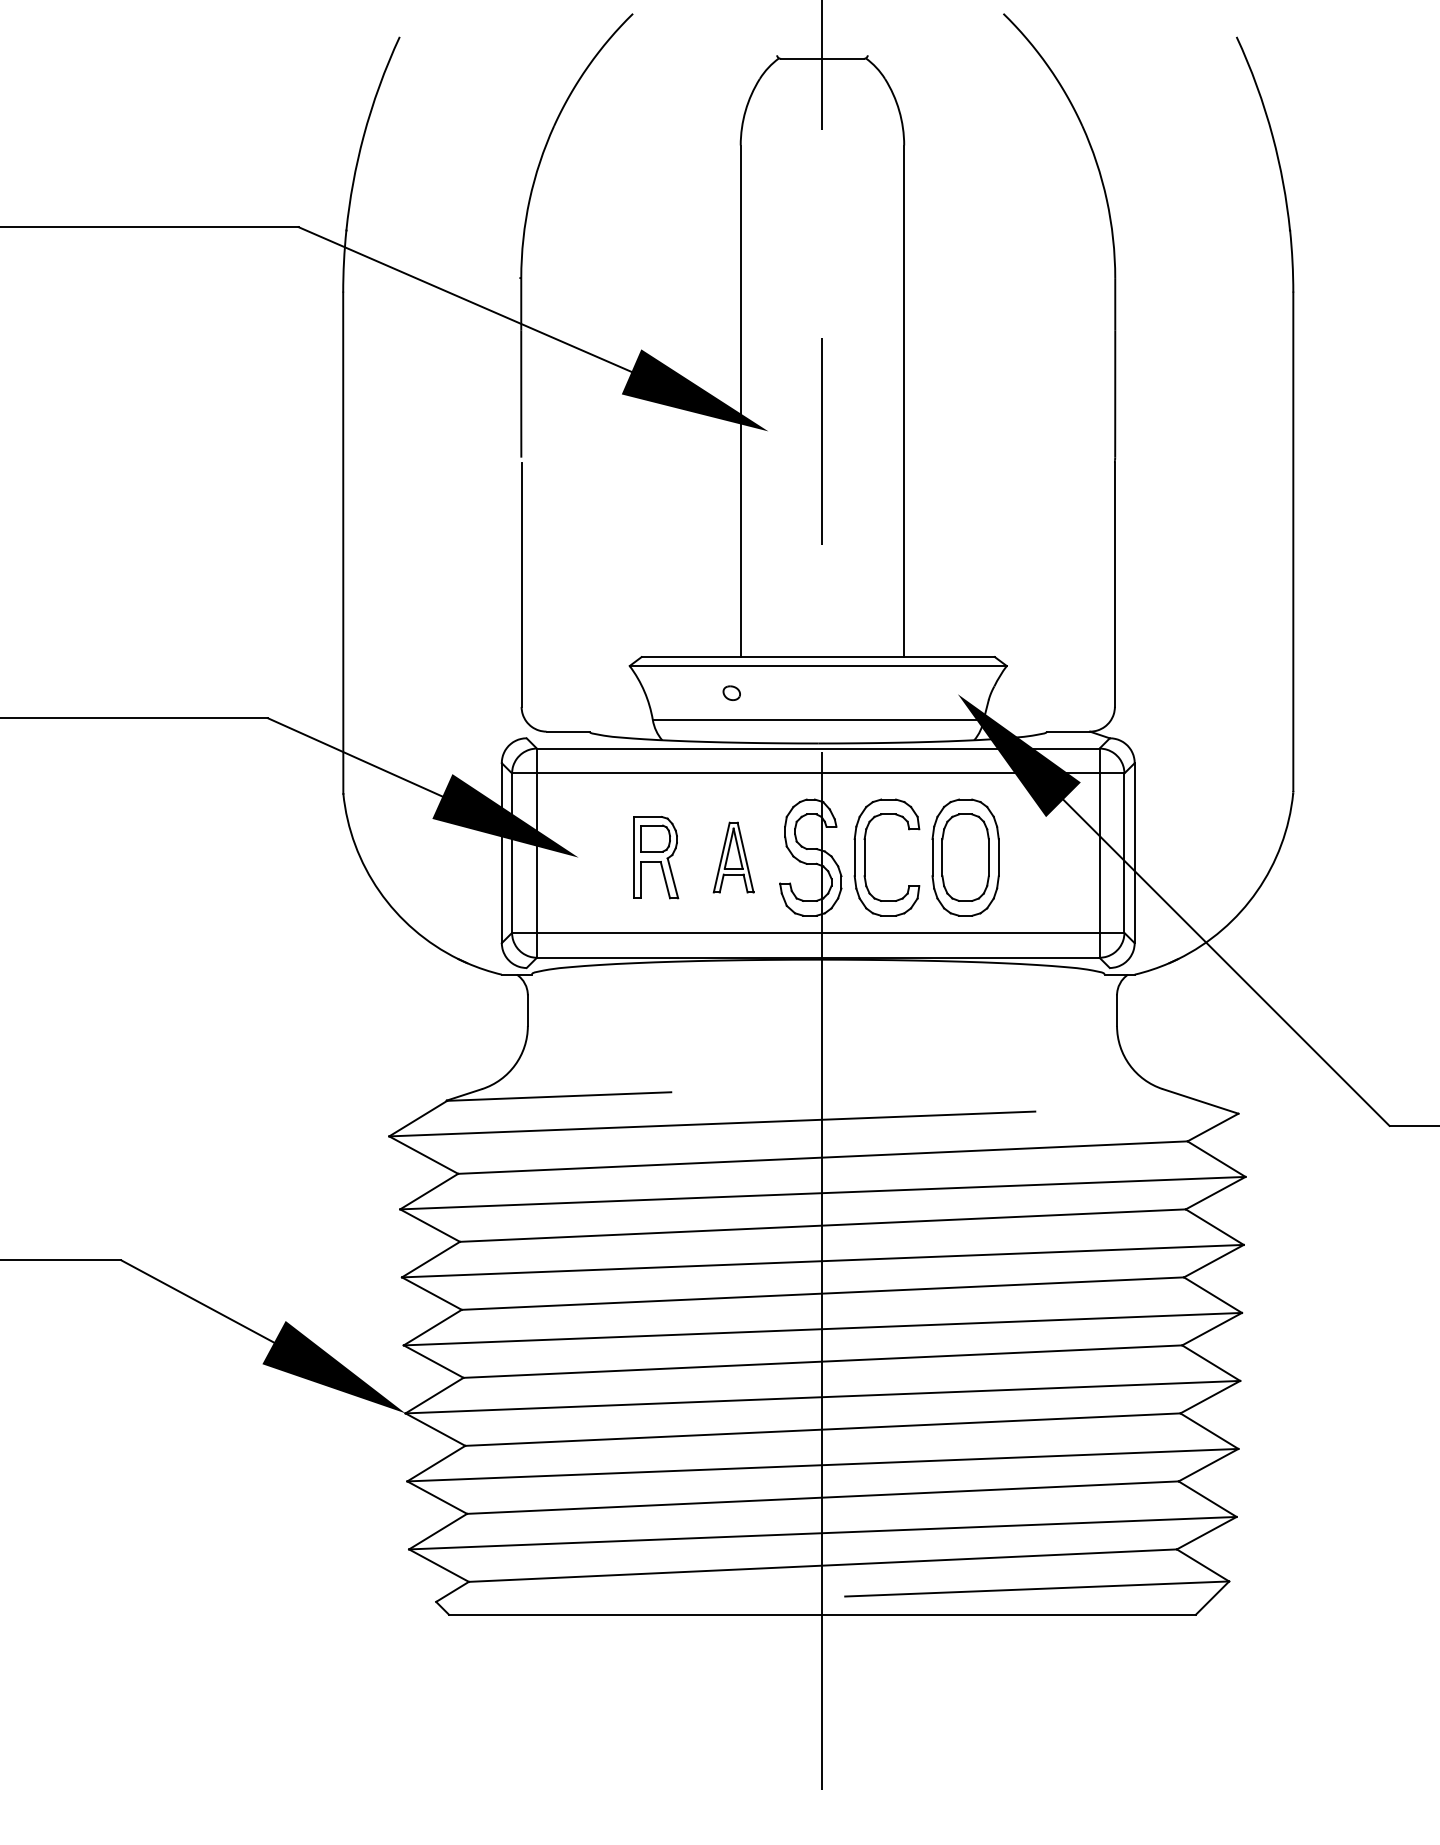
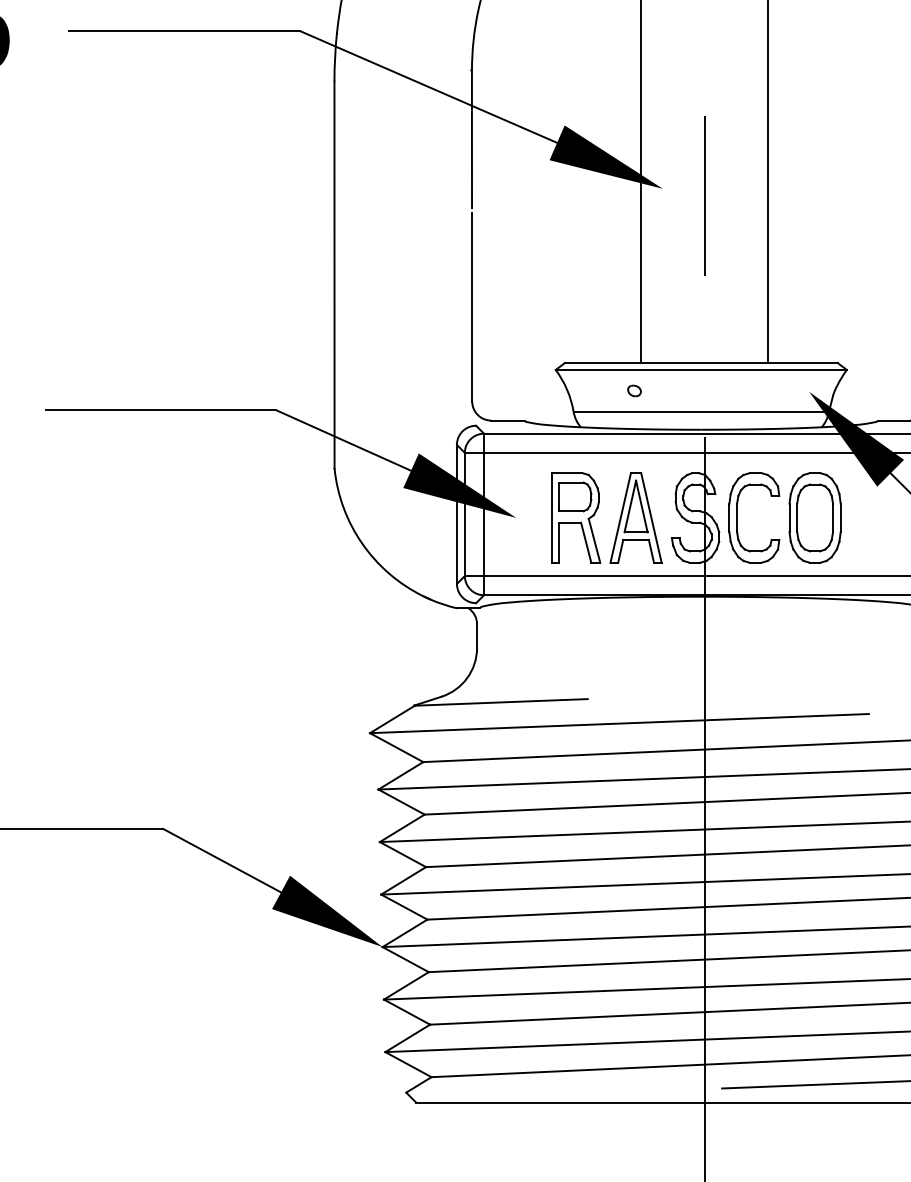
part: (656, 857) -> (576, 517), size x1.43
part: (733, 857) -> (635, 517), size x1.67

